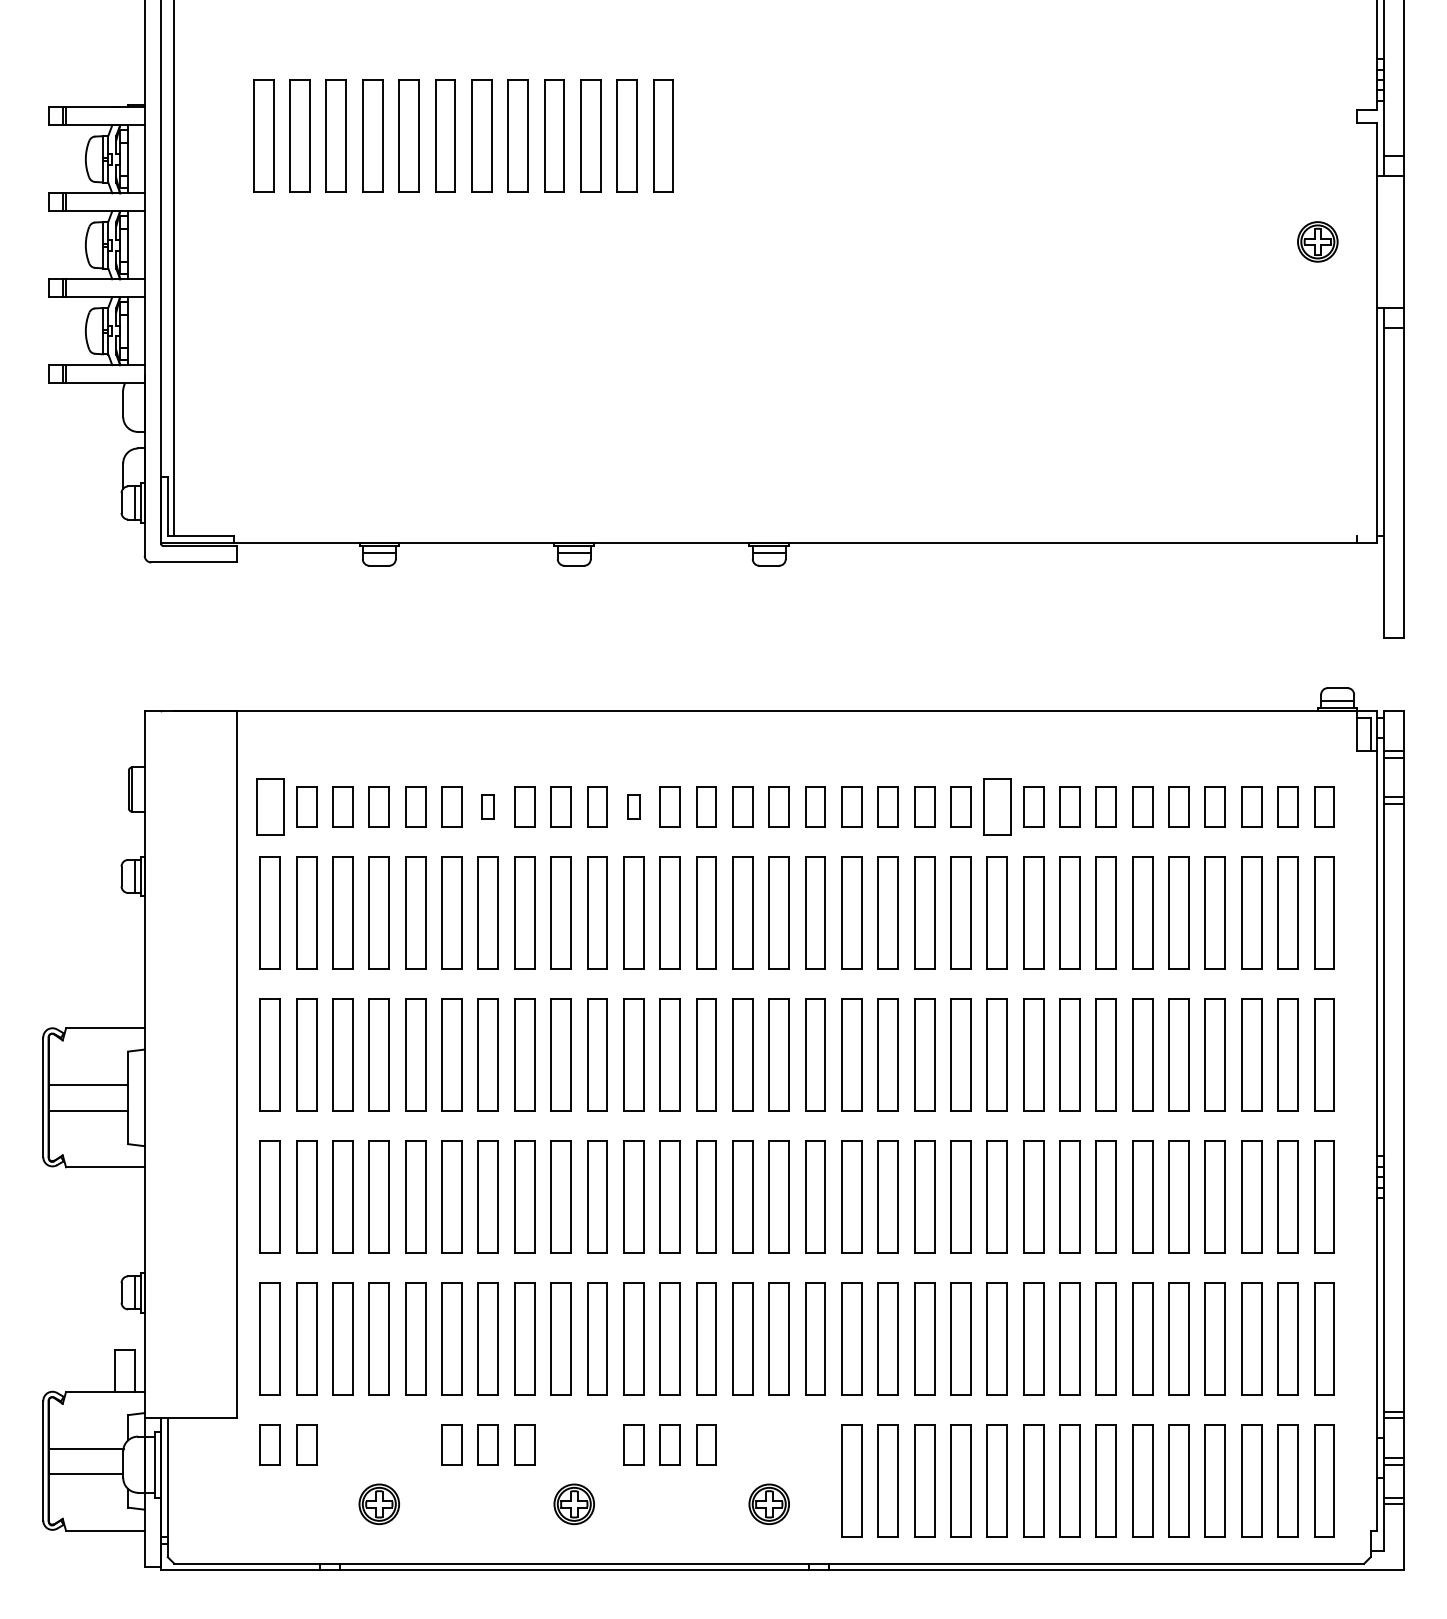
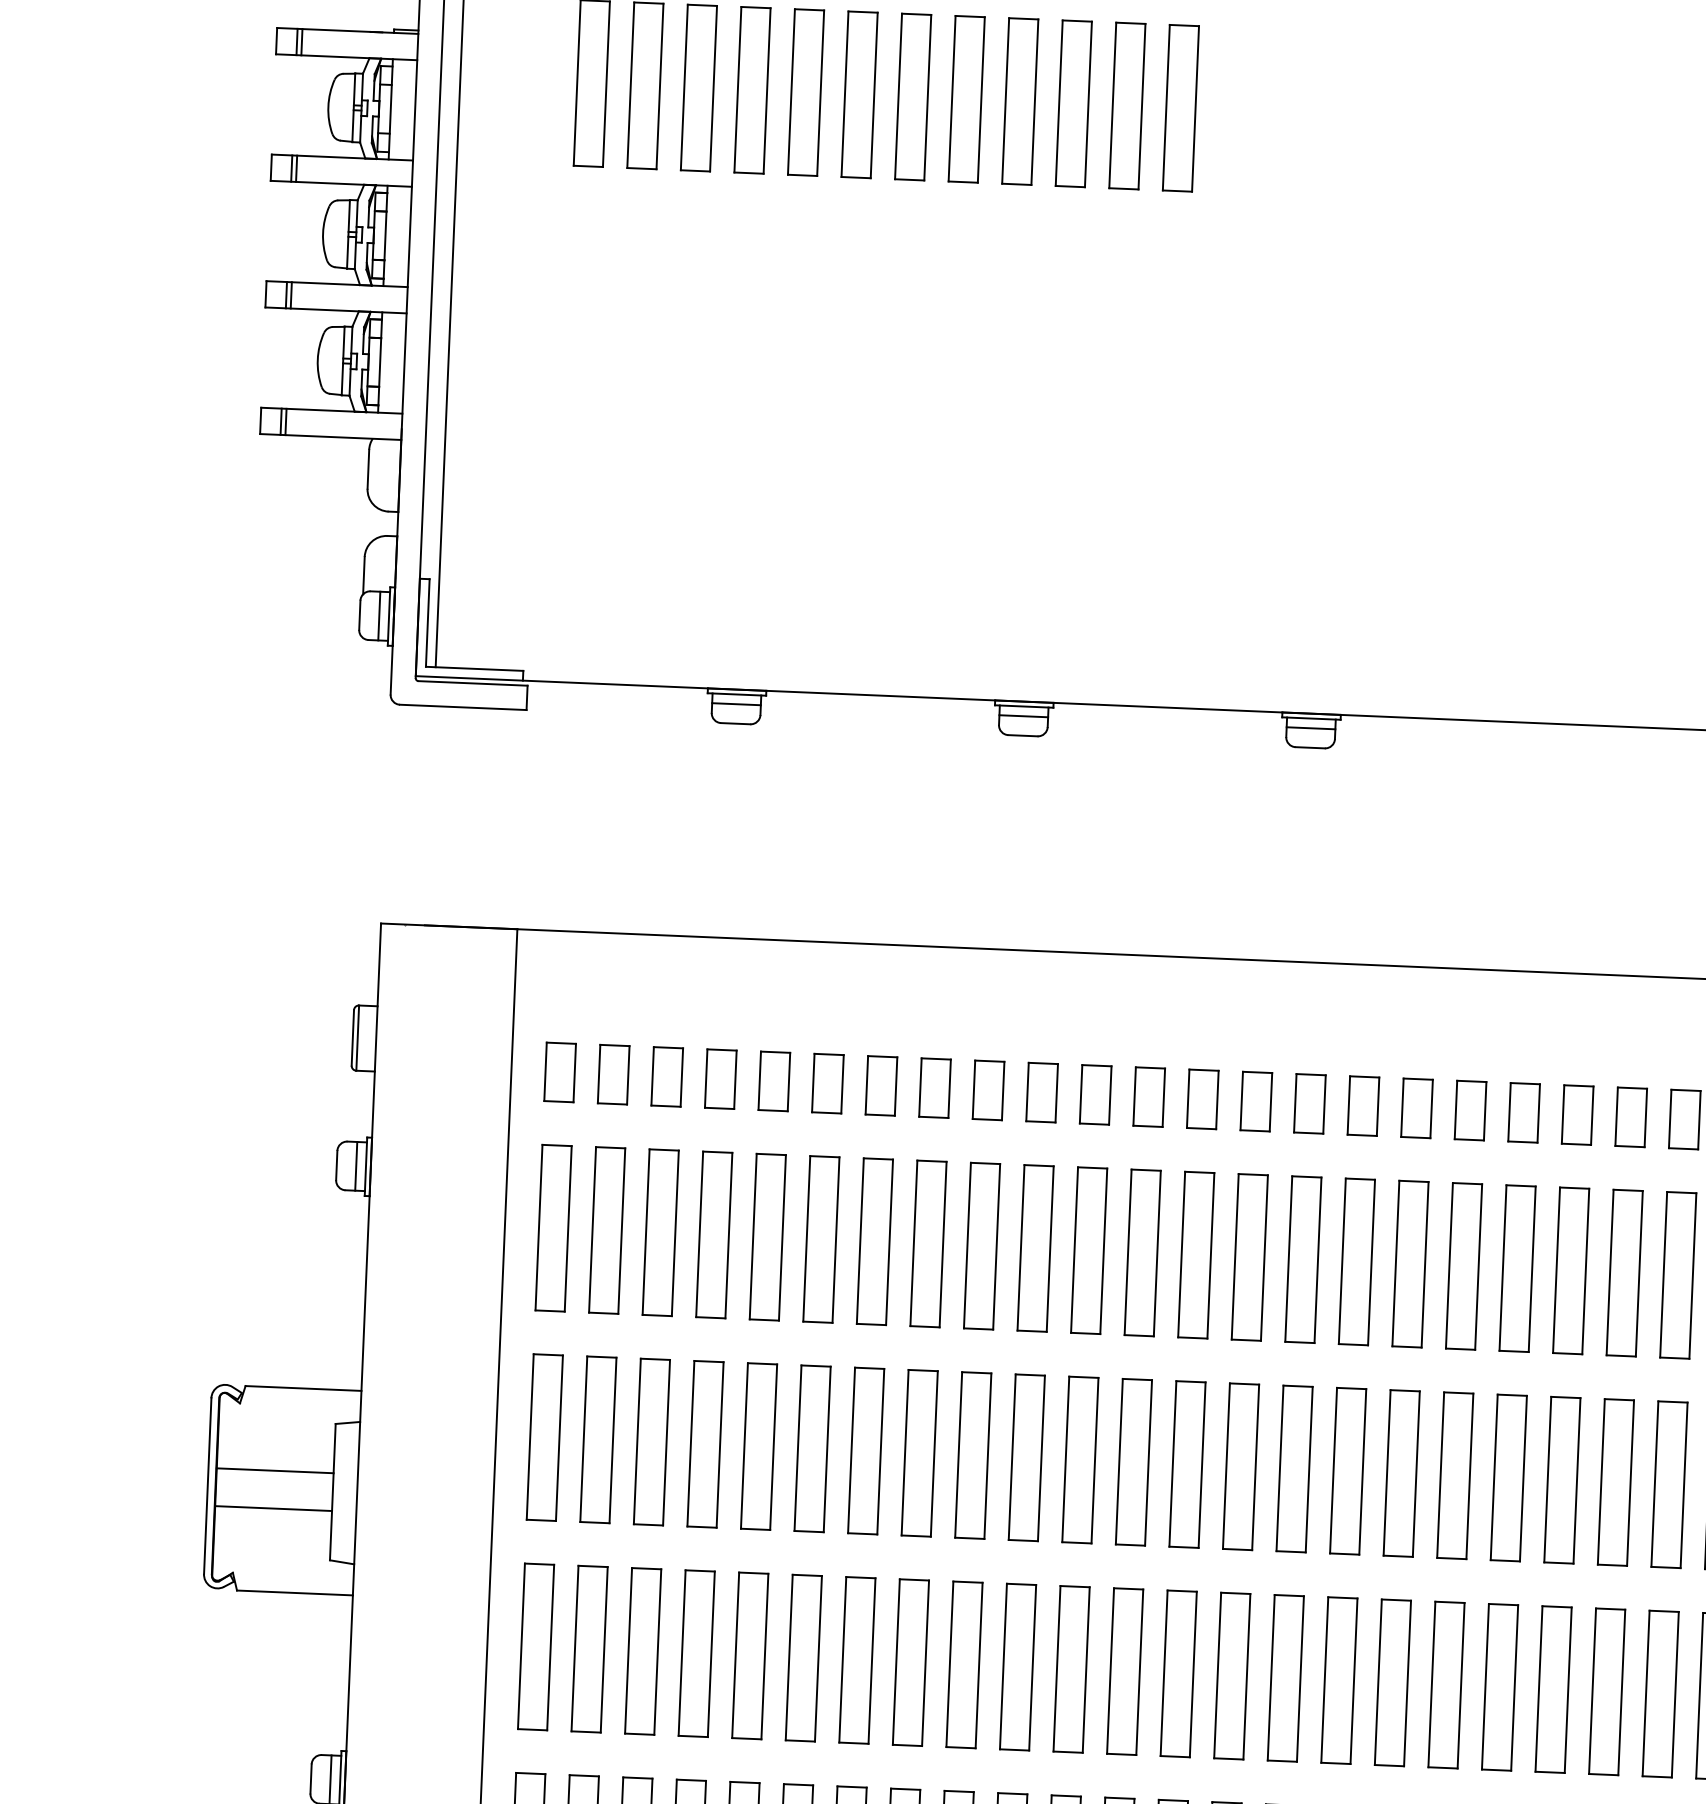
part: (269, 806) -> (559, 1071), size x0.71
part: (487, 806) -> (880, 1085), size x1.67
part: (633, 806) -> (1095, 1094), size x1.67
part: (996, 806) -> (1630, 1116), size x0.71

